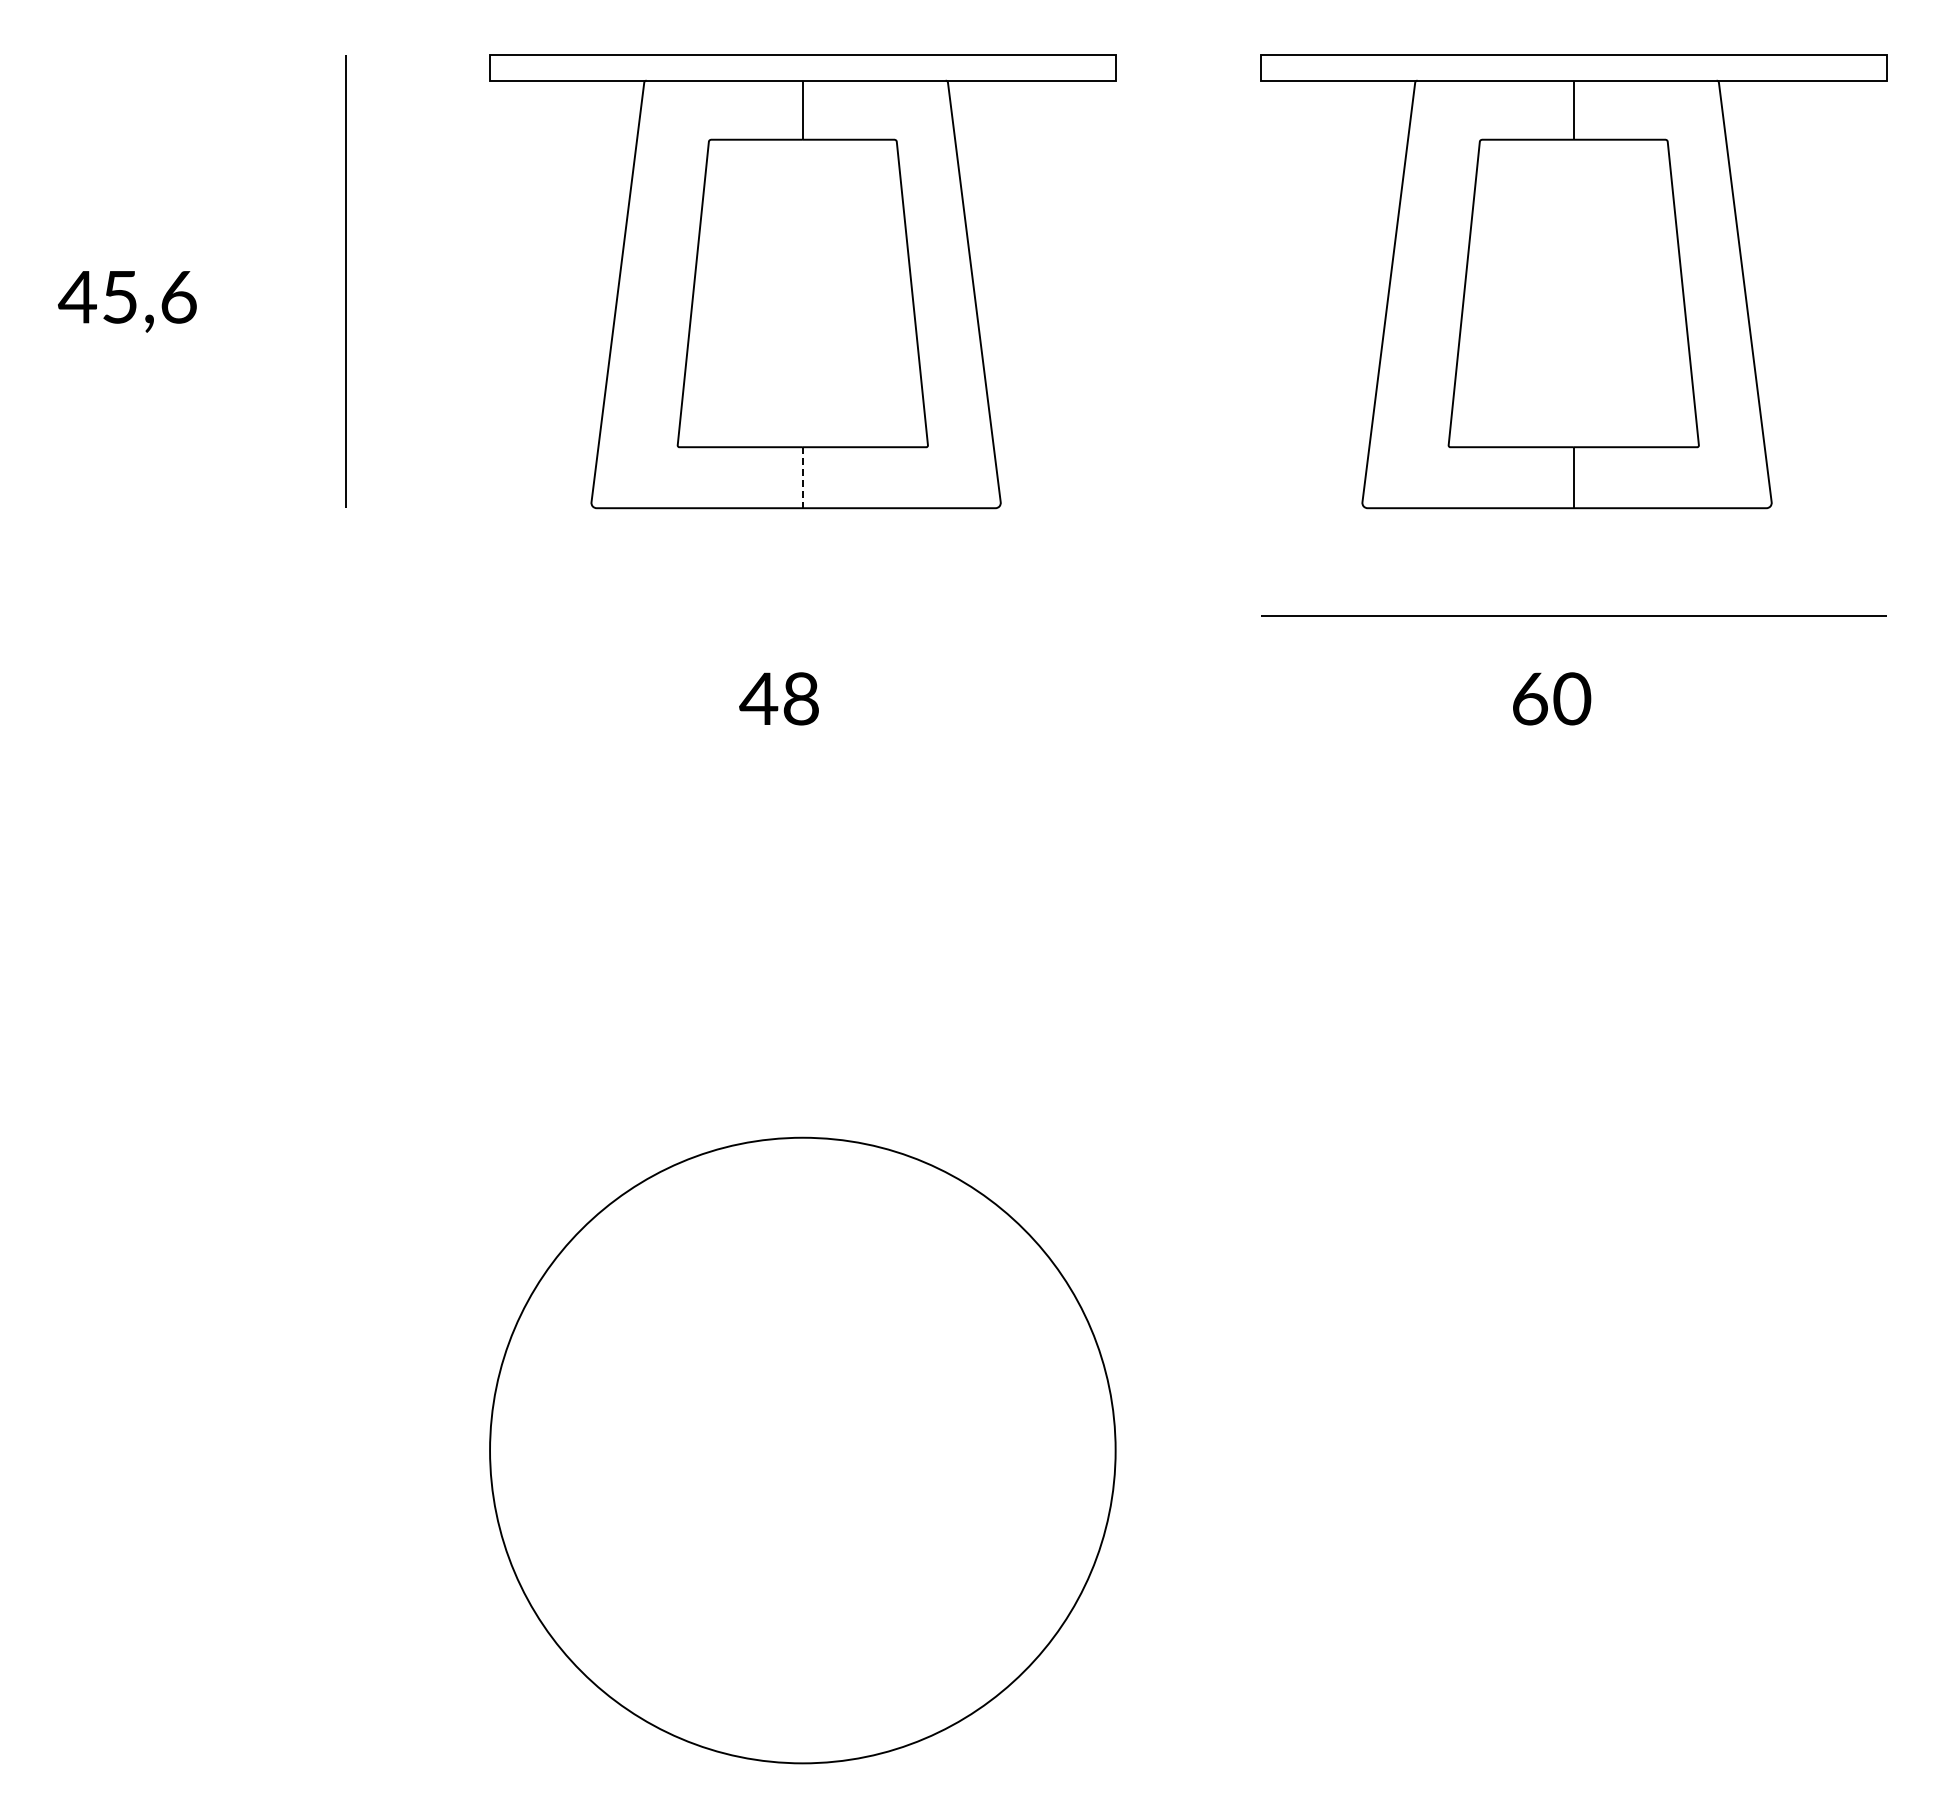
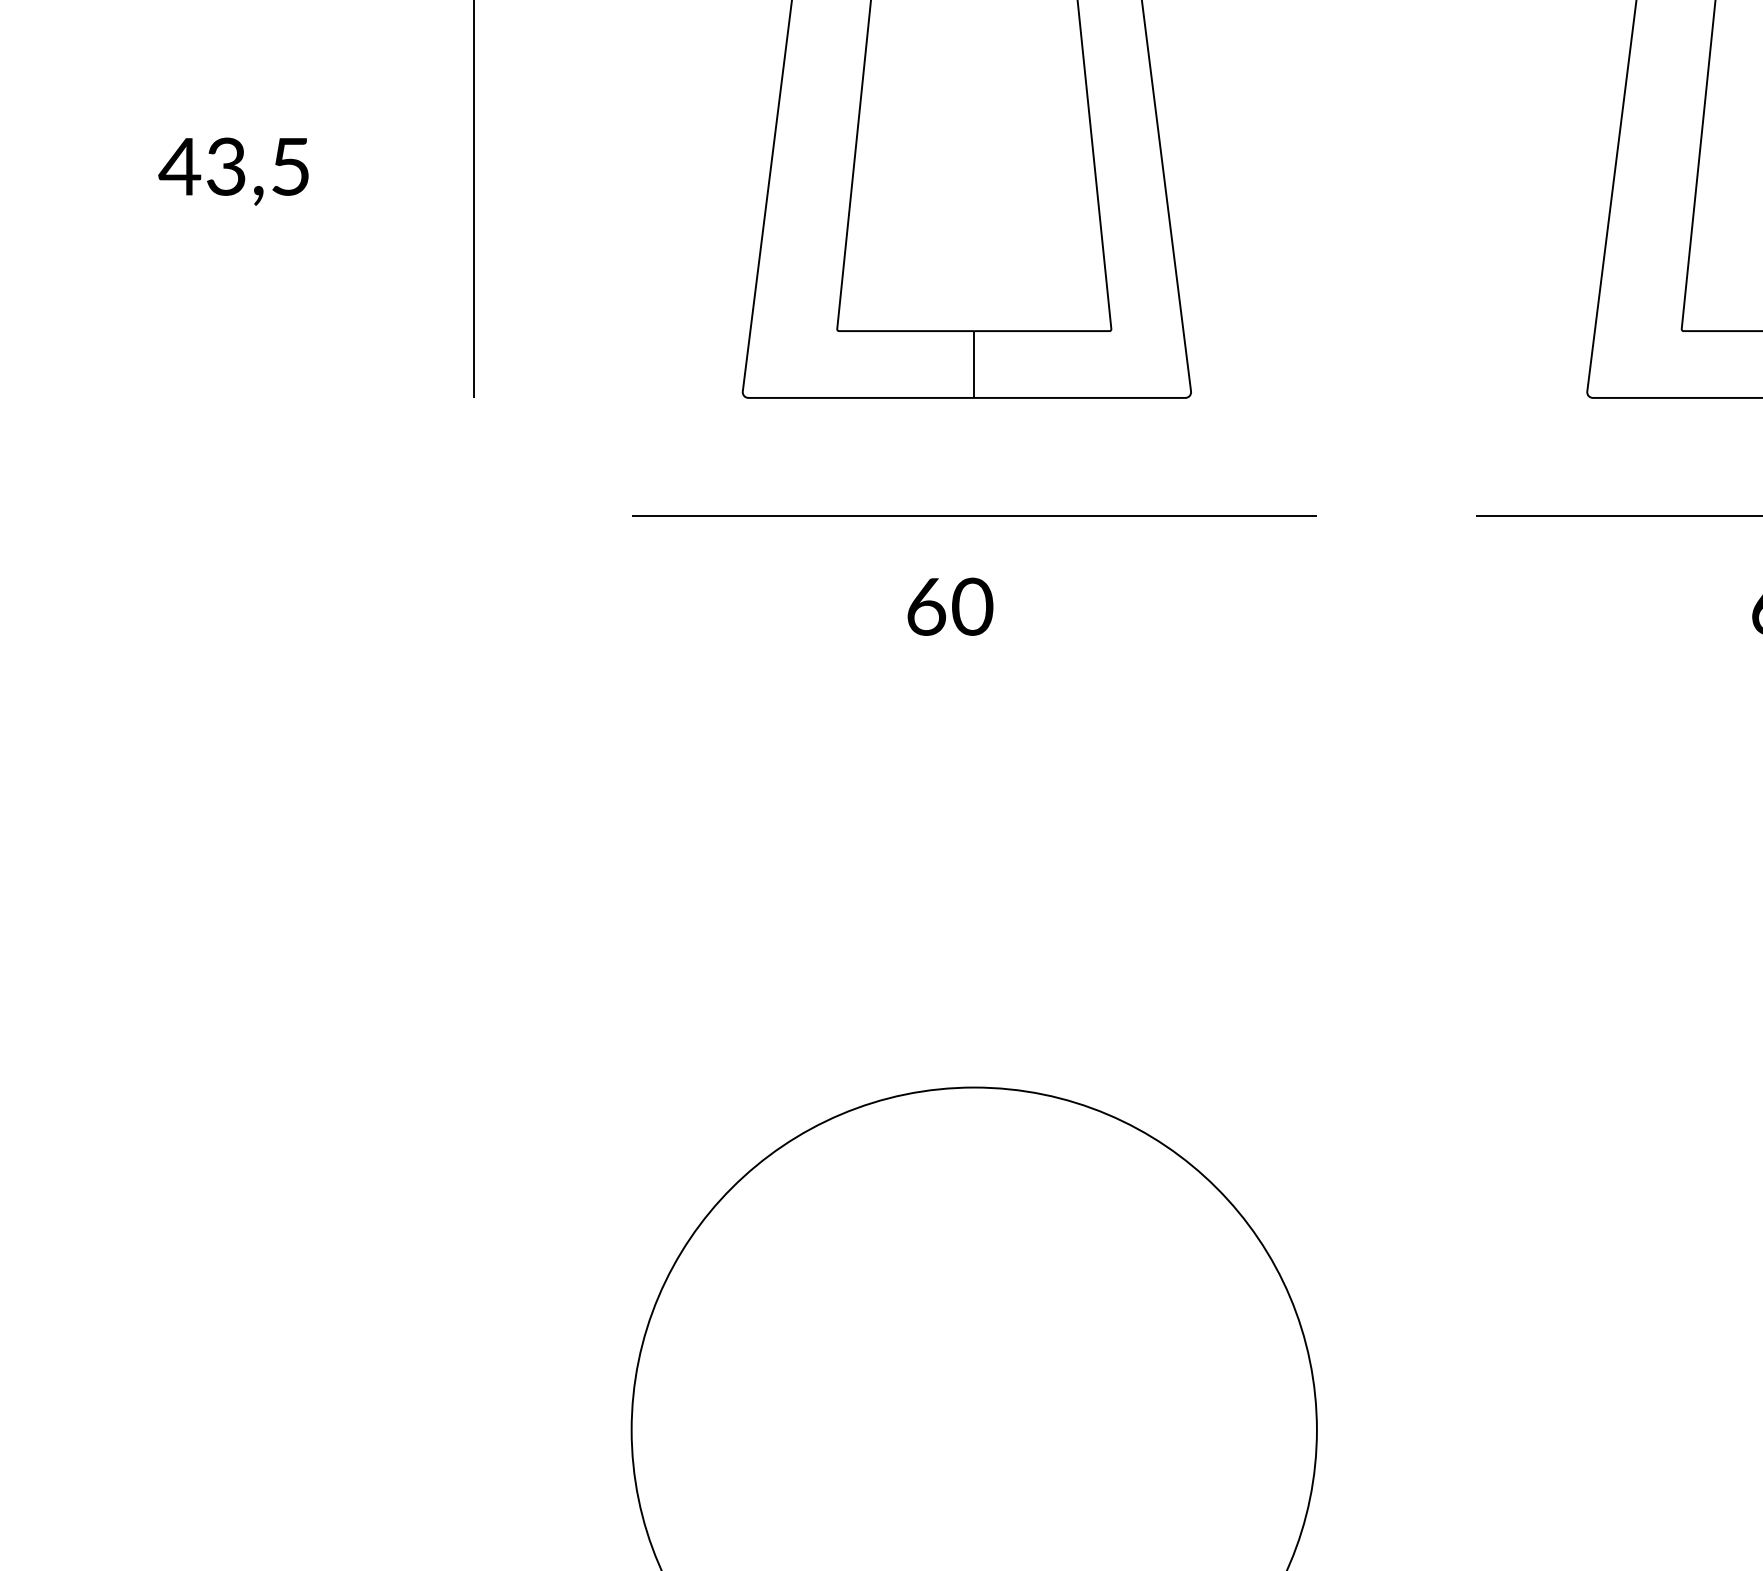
text: (149, 296) -> (258, 166), 45,6 -> 43,5
line: (802, 478) -> (973, 365), dashed -> solid
line: (802, 615) -> (973, 515), added
text: (779, 698) -> (948, 606), 48 -> 60

